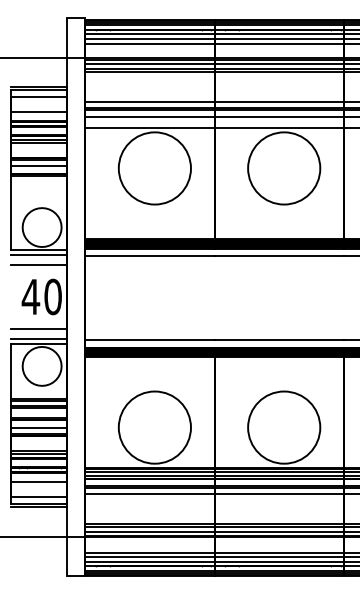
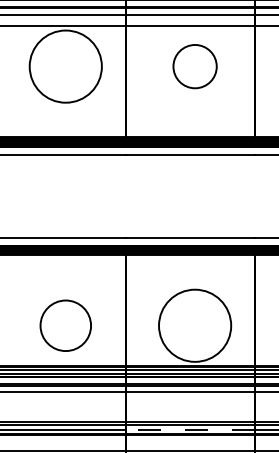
circle: (284, 168) -> (195, 66), size x0.6
circle: (154, 427) -> (65, 325), size x0.7
line: (279, 531) -> (190, 429), solid -> dashed

